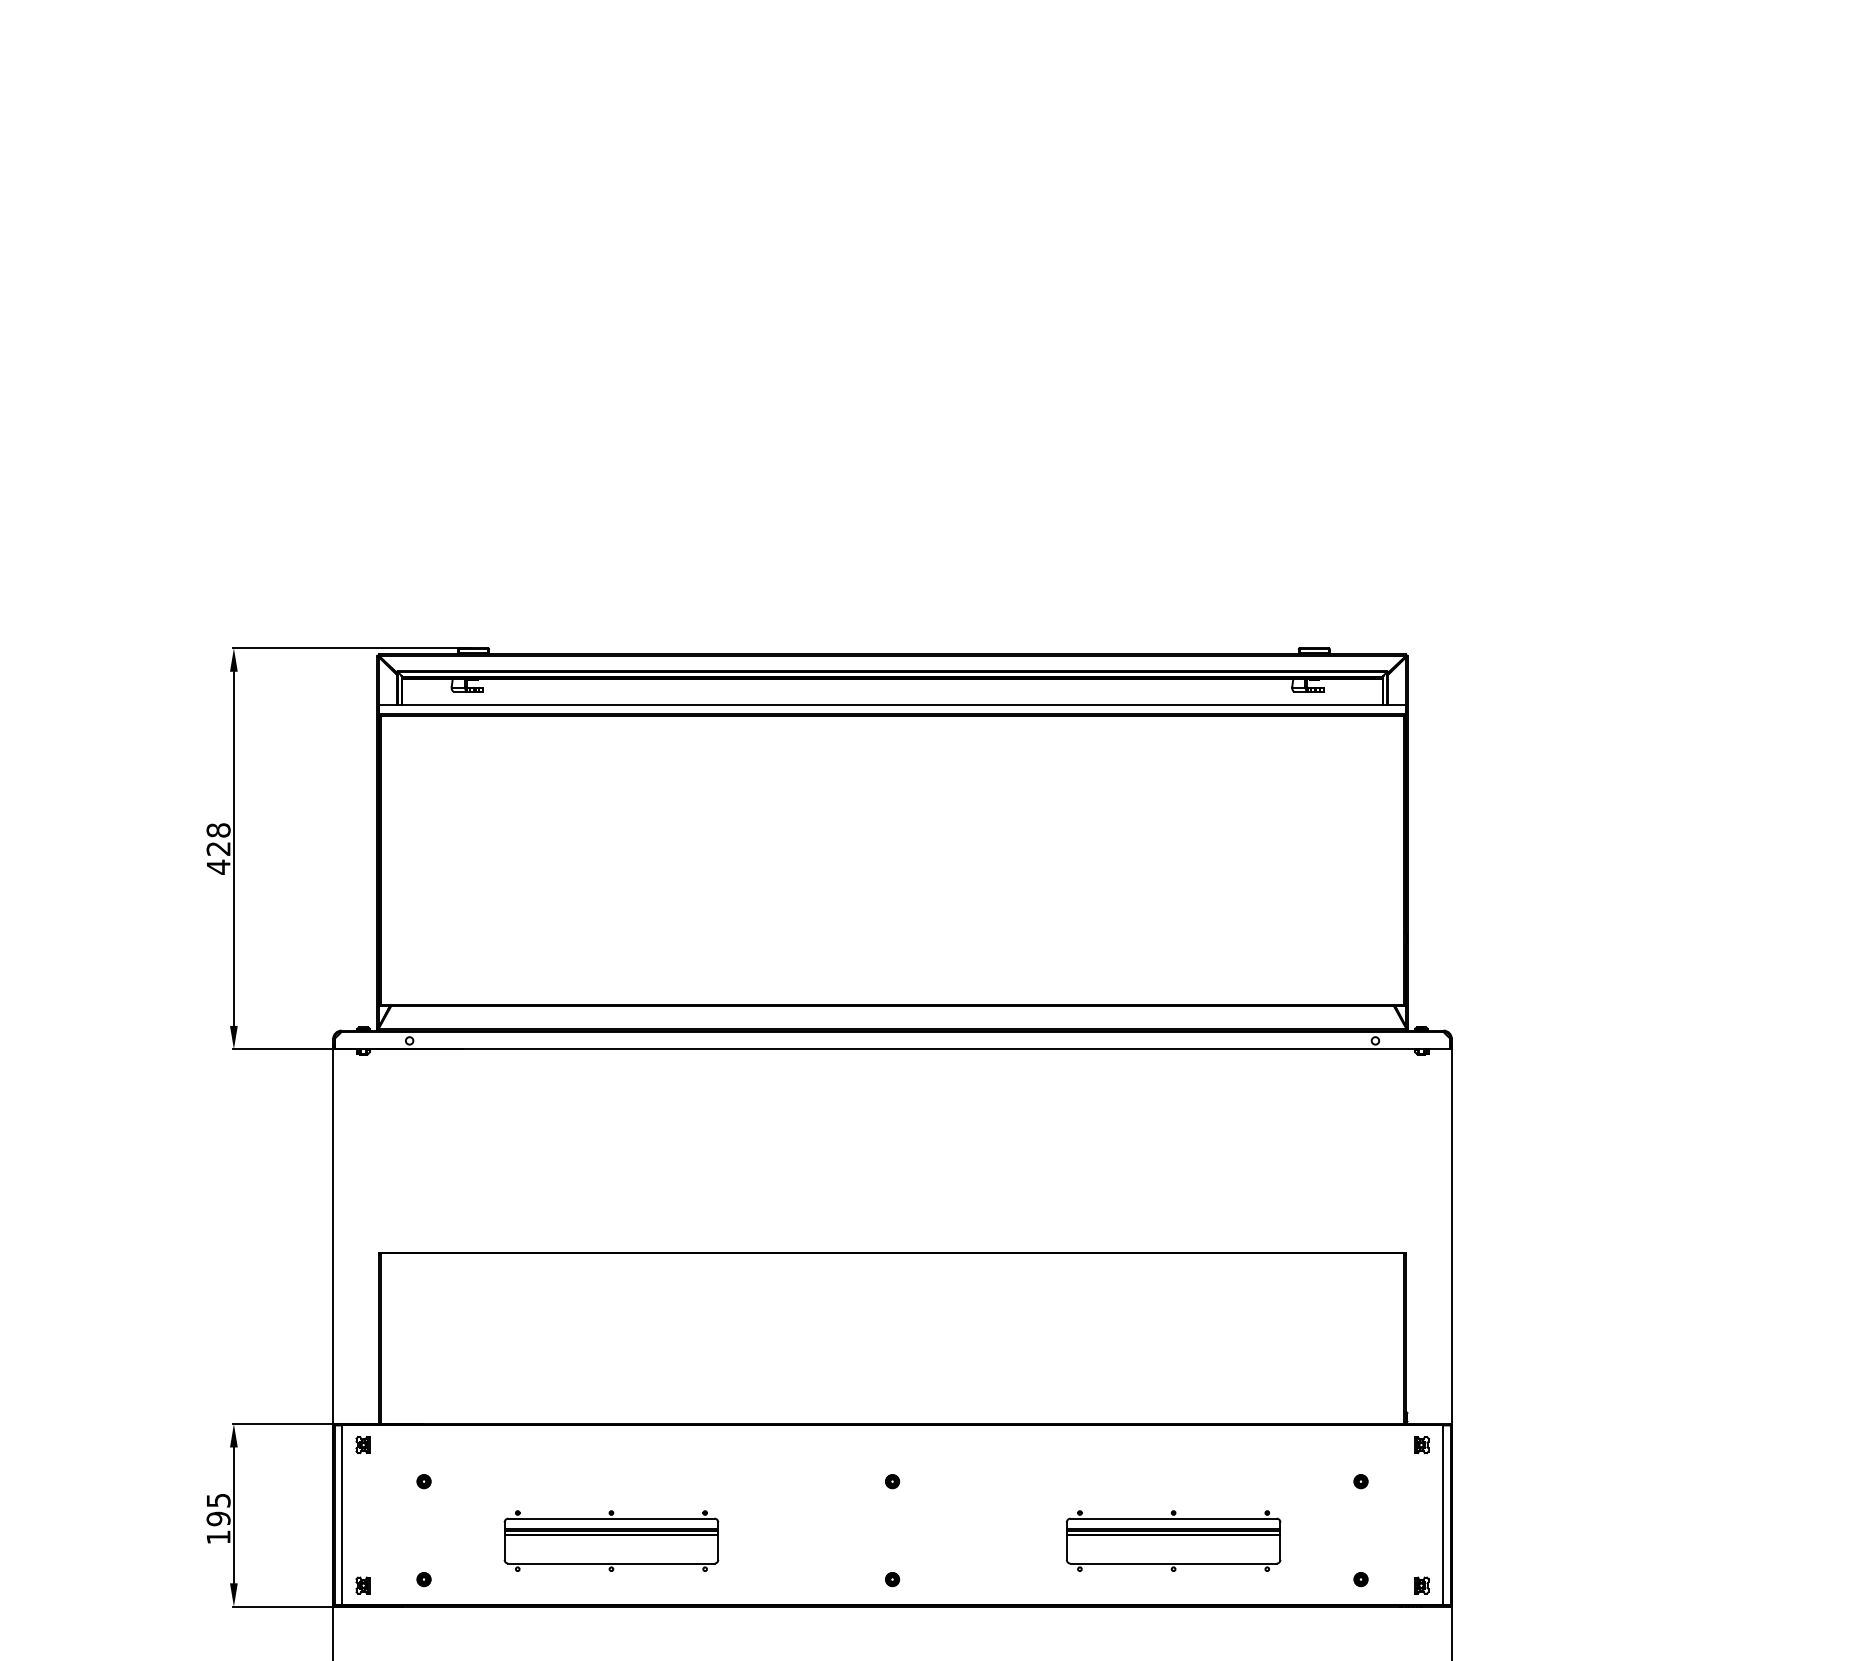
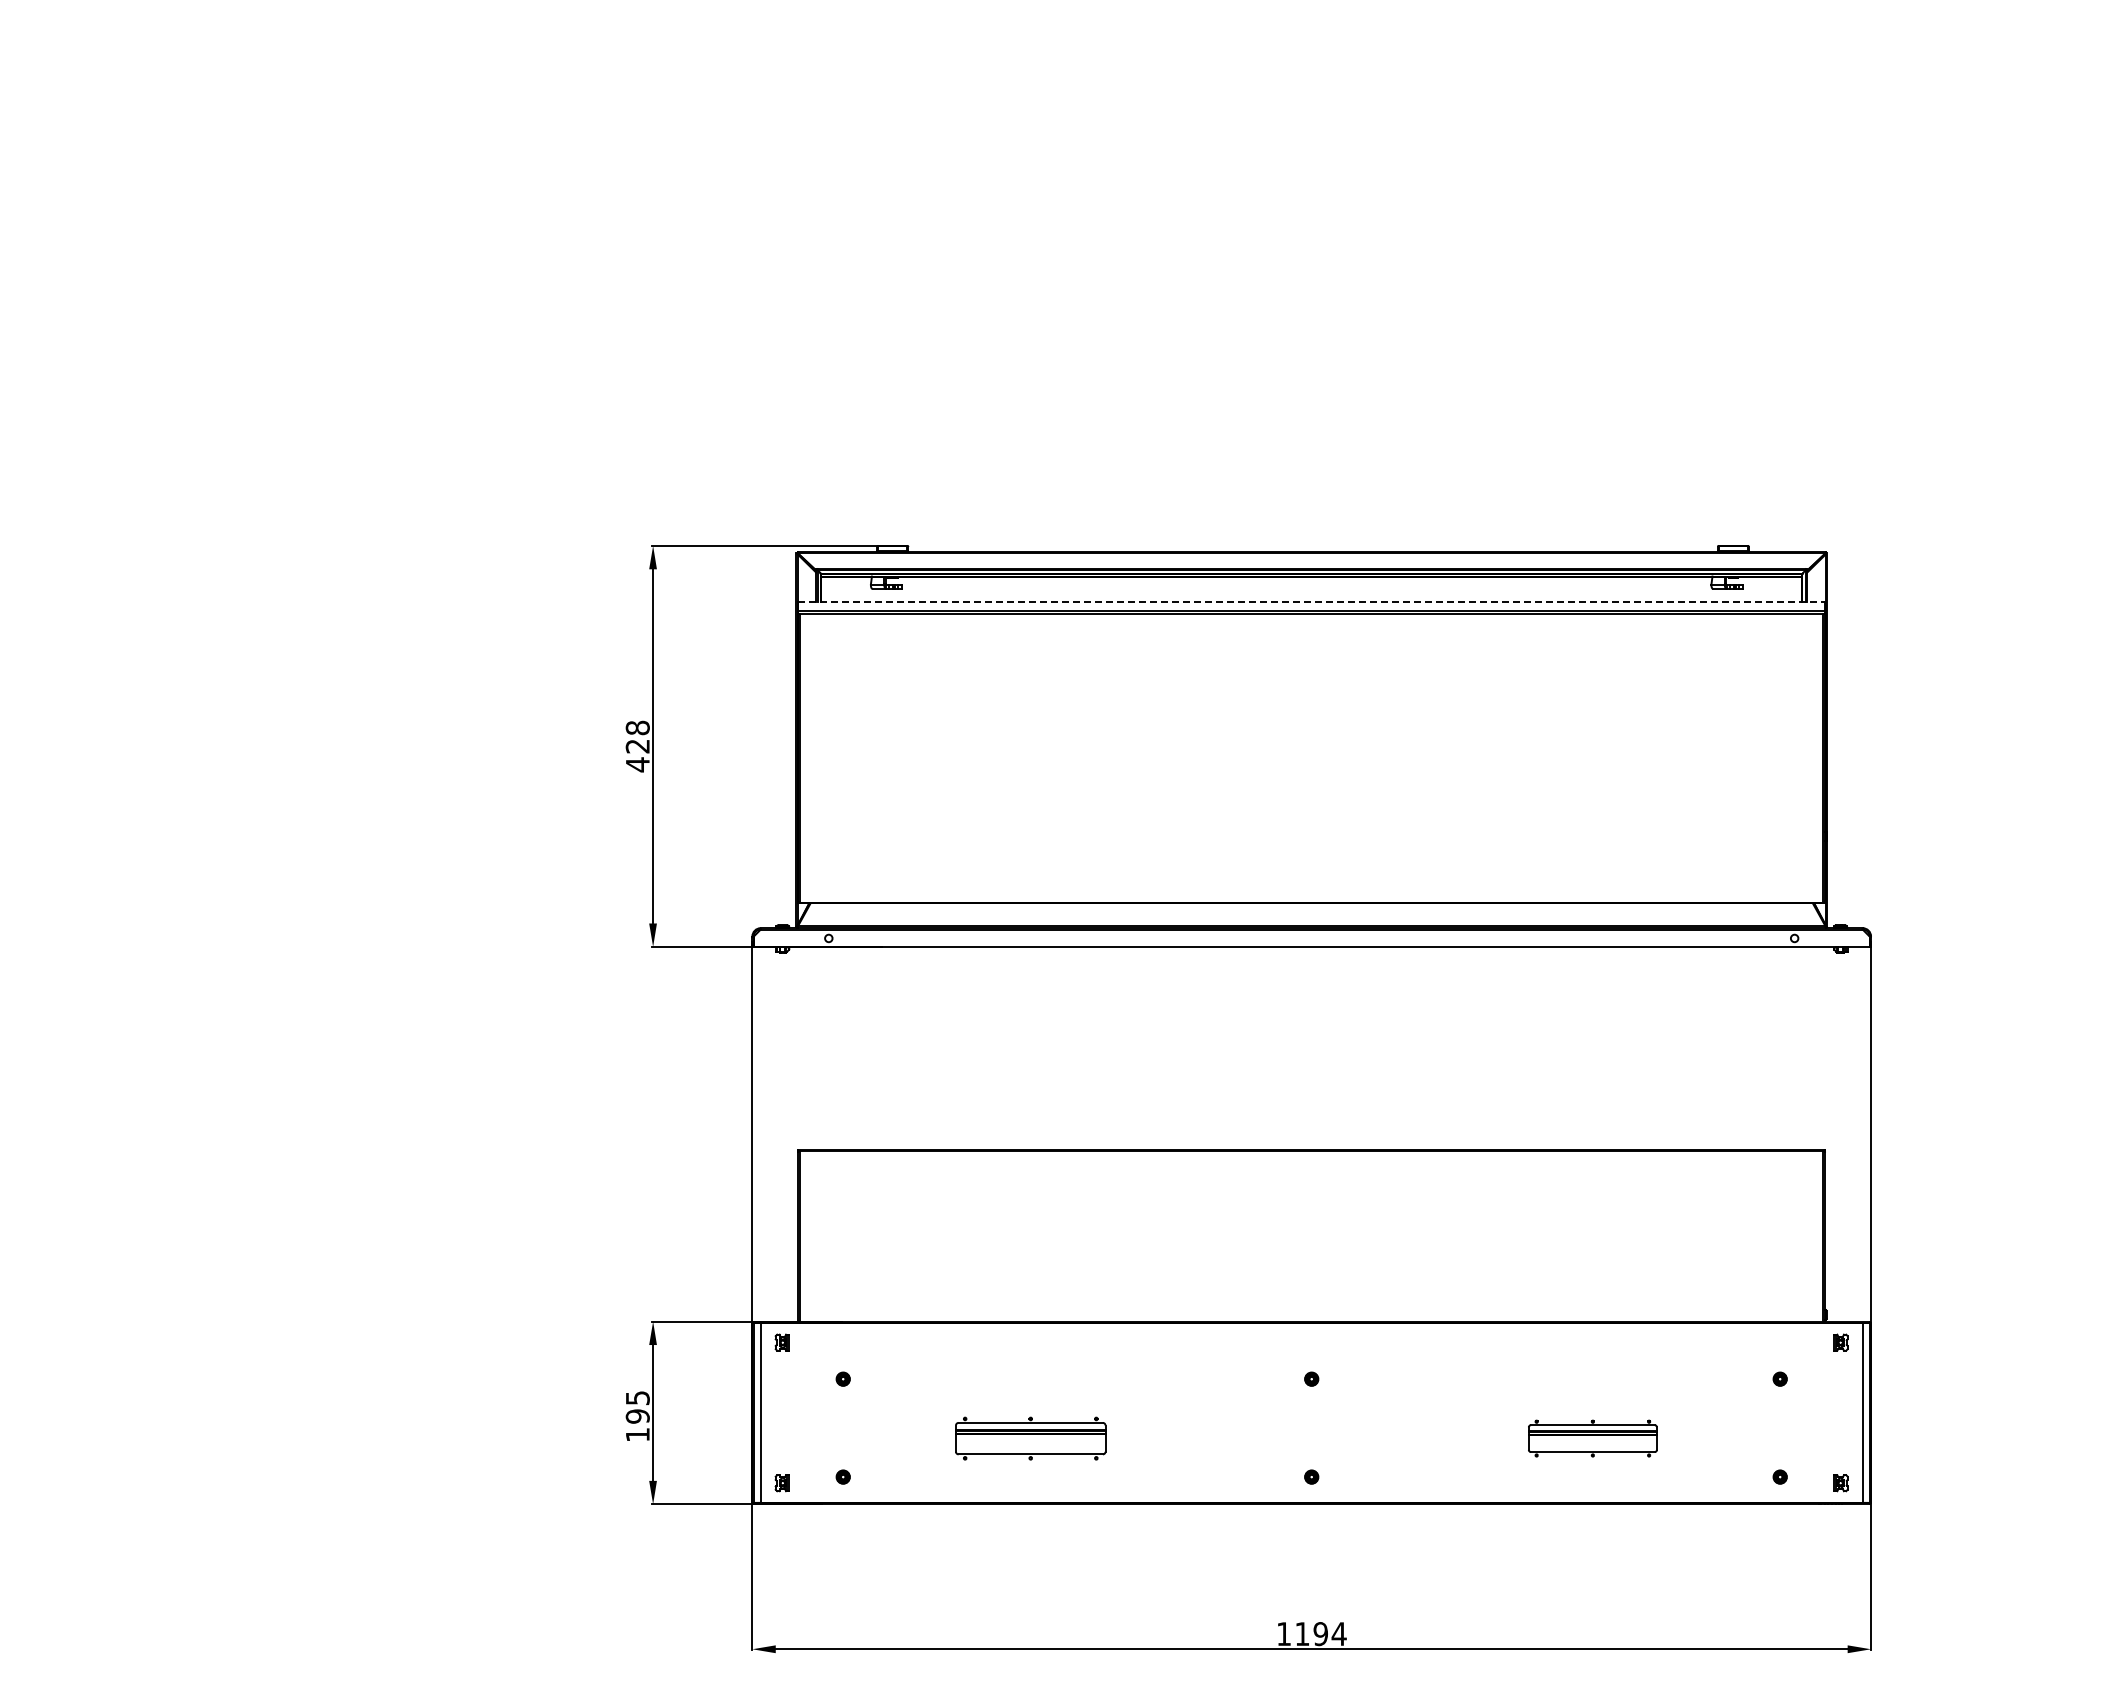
line: (893, 704) -> (1312, 602), solid -> dashed
part: (611, 1540) -> (1030, 1438), size x0.7
part: (1173, 1540) -> (1592, 1438), size x0.6

